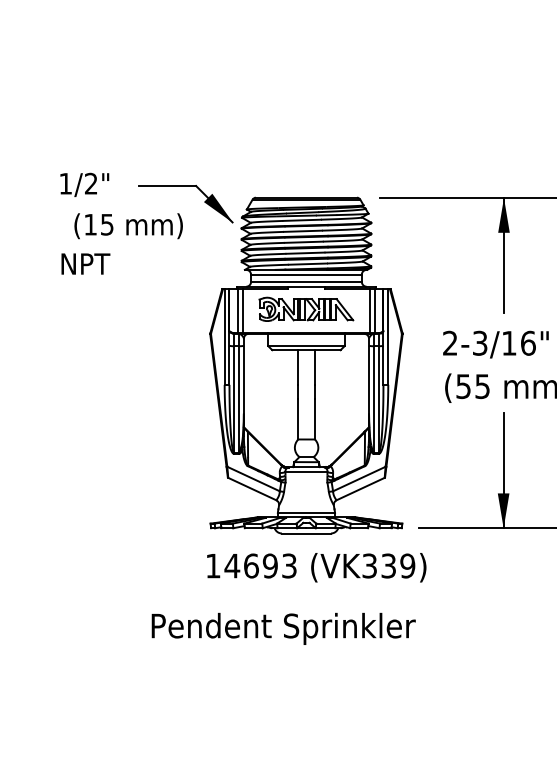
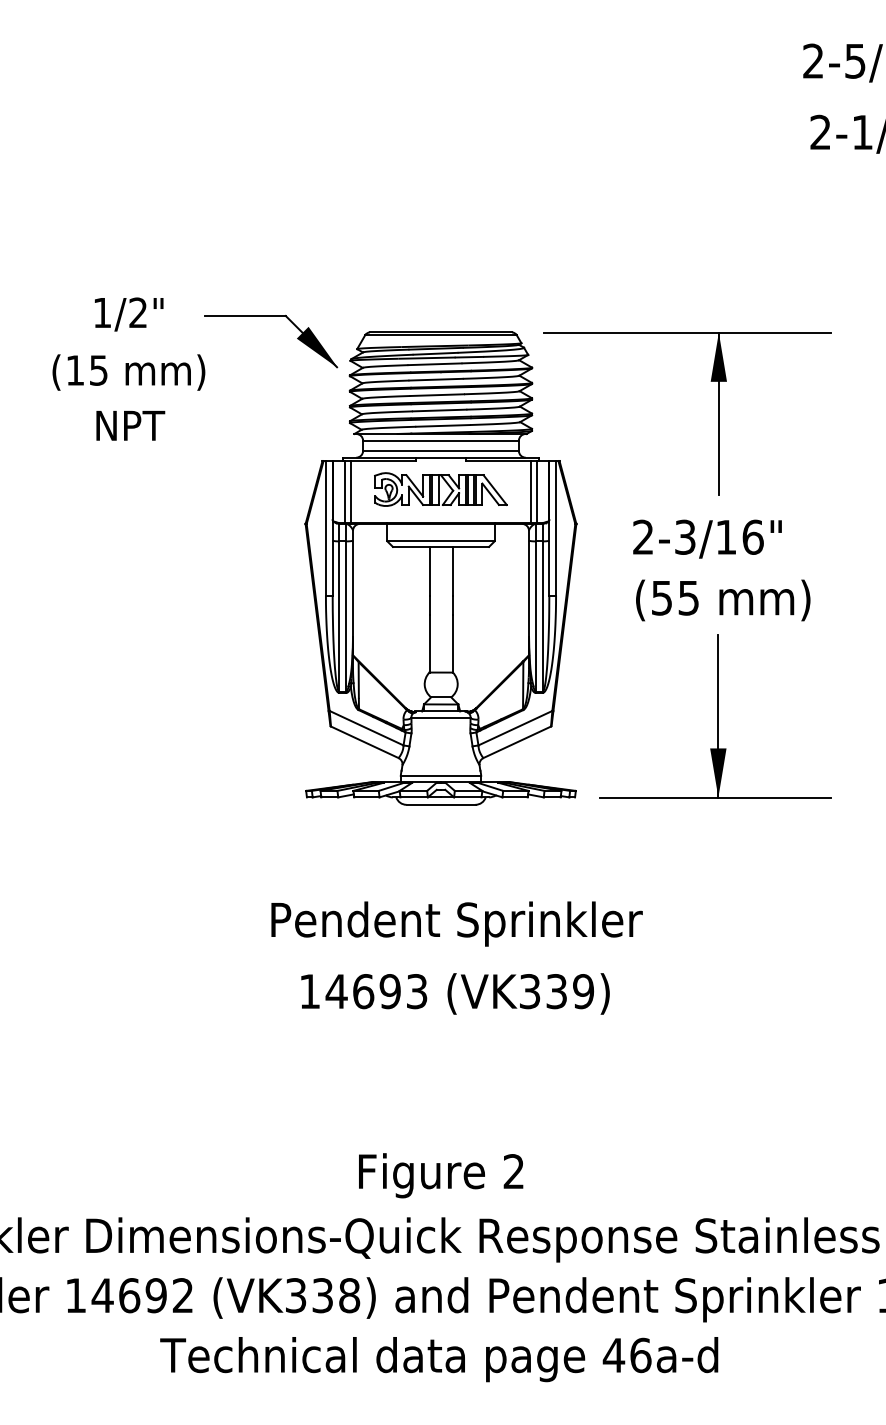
text: (128, 226) -> (128, 372), moved
text: (316, 567) -> (455, 993), moved
text: (283, 628) -> (456, 923), moved

